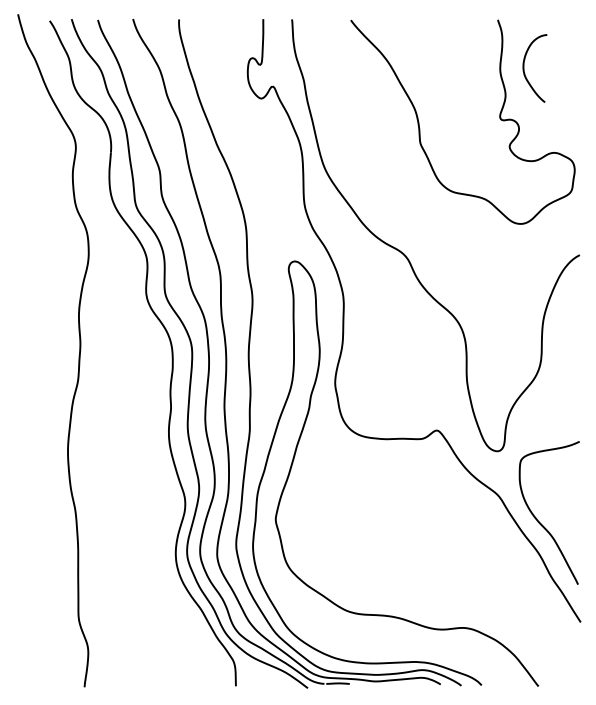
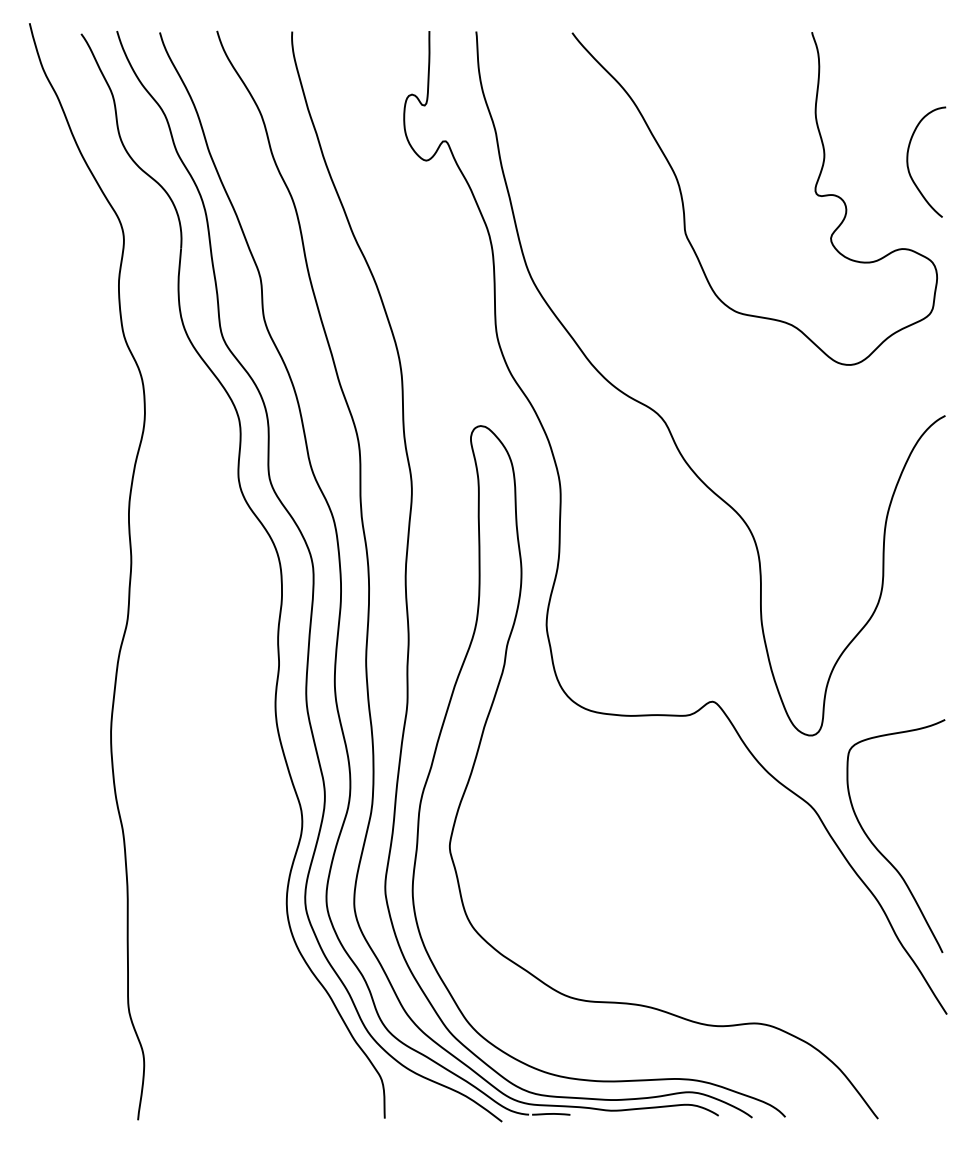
curve: (524, 68) -> (909, 162), moved

